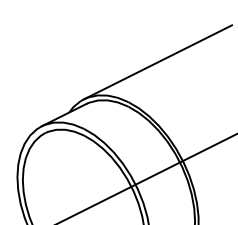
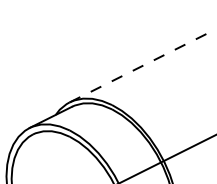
line: (158, 62) -> (140, 67), solid -> dashed

